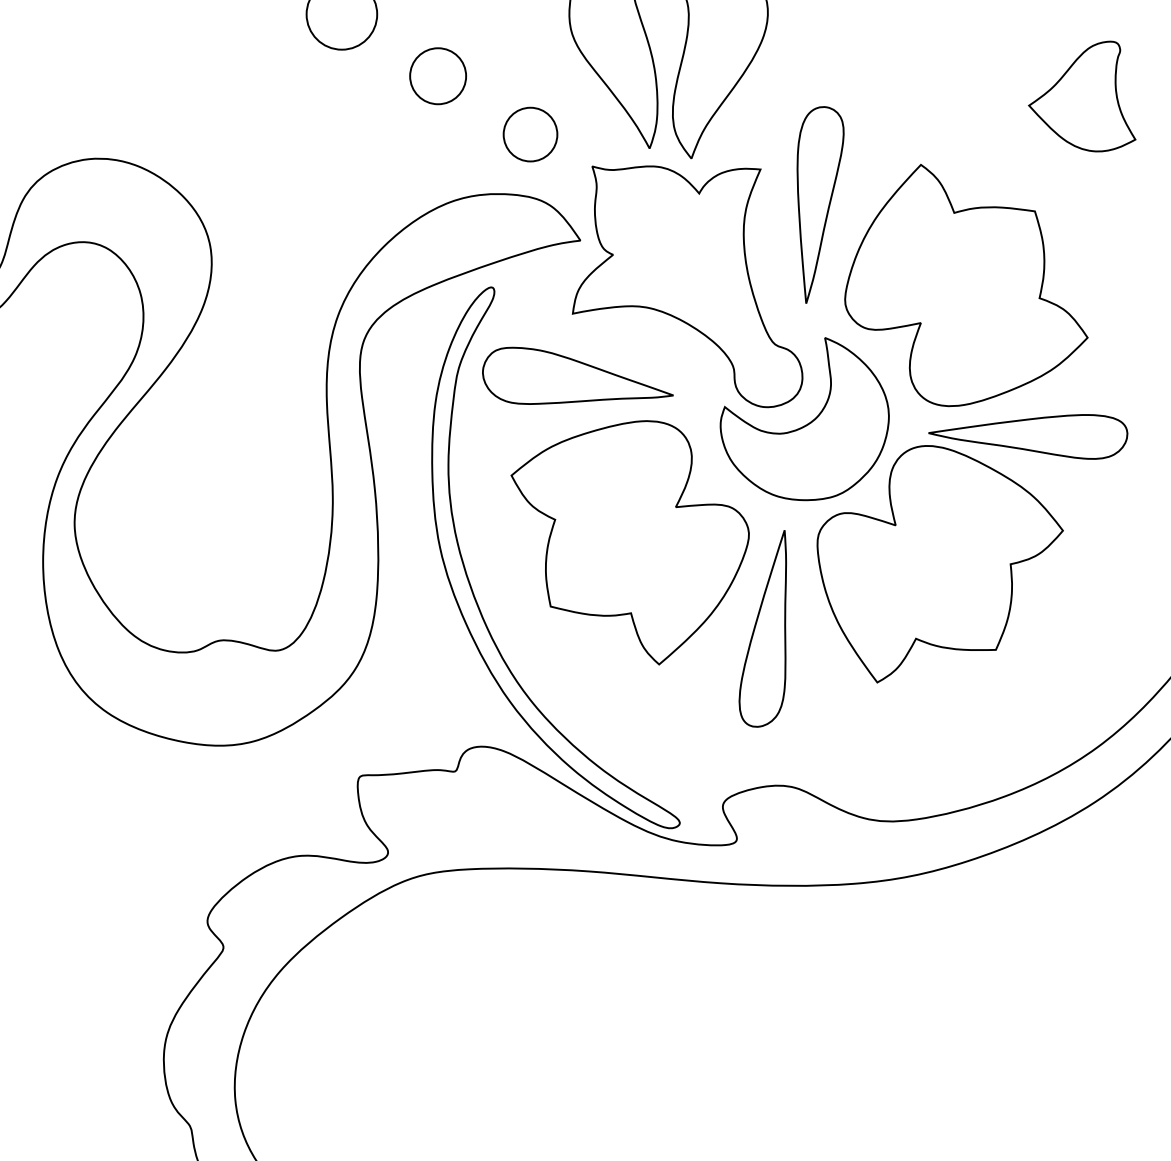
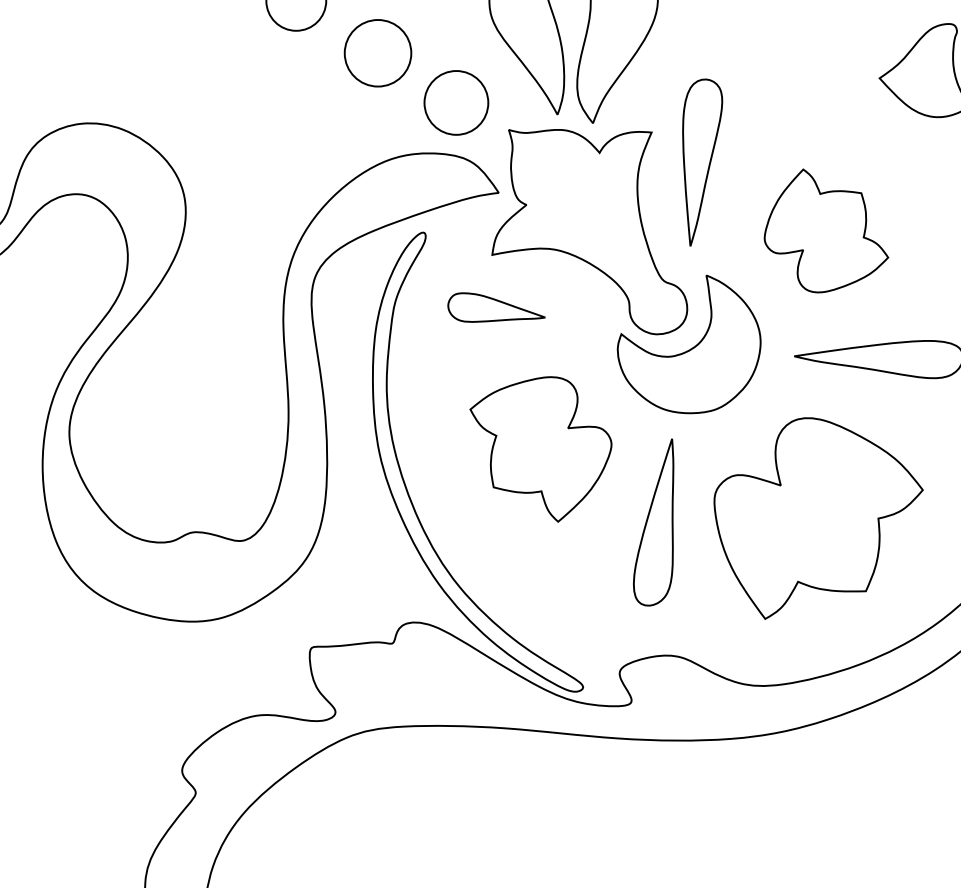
part: (437, 76) -> (377, 53), size x1.4
part: (530, 134) -> (456, 102), size x1.4
part: (966, 285) -> (826, 230), size x0.6
part: (577, 375) -> (496, 307), size x0.6
part: (629, 542) -> (540, 449), size x0.7
part: (939, 564) -> (818, 518), moved

